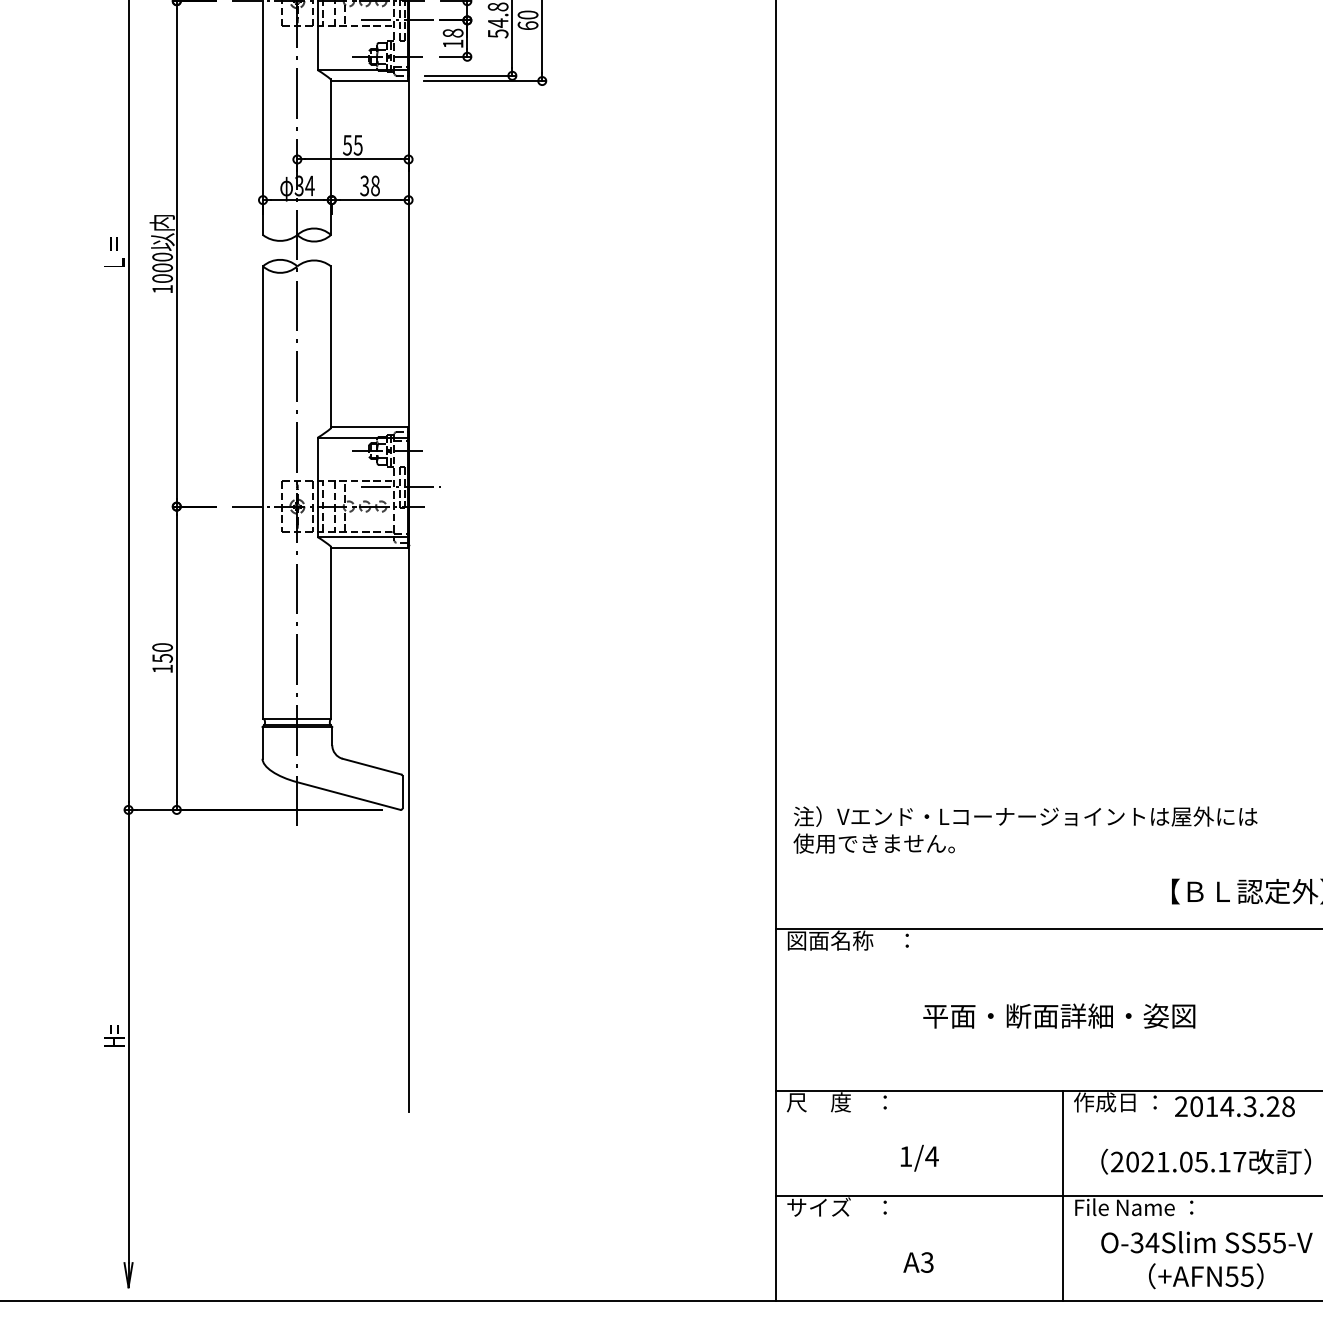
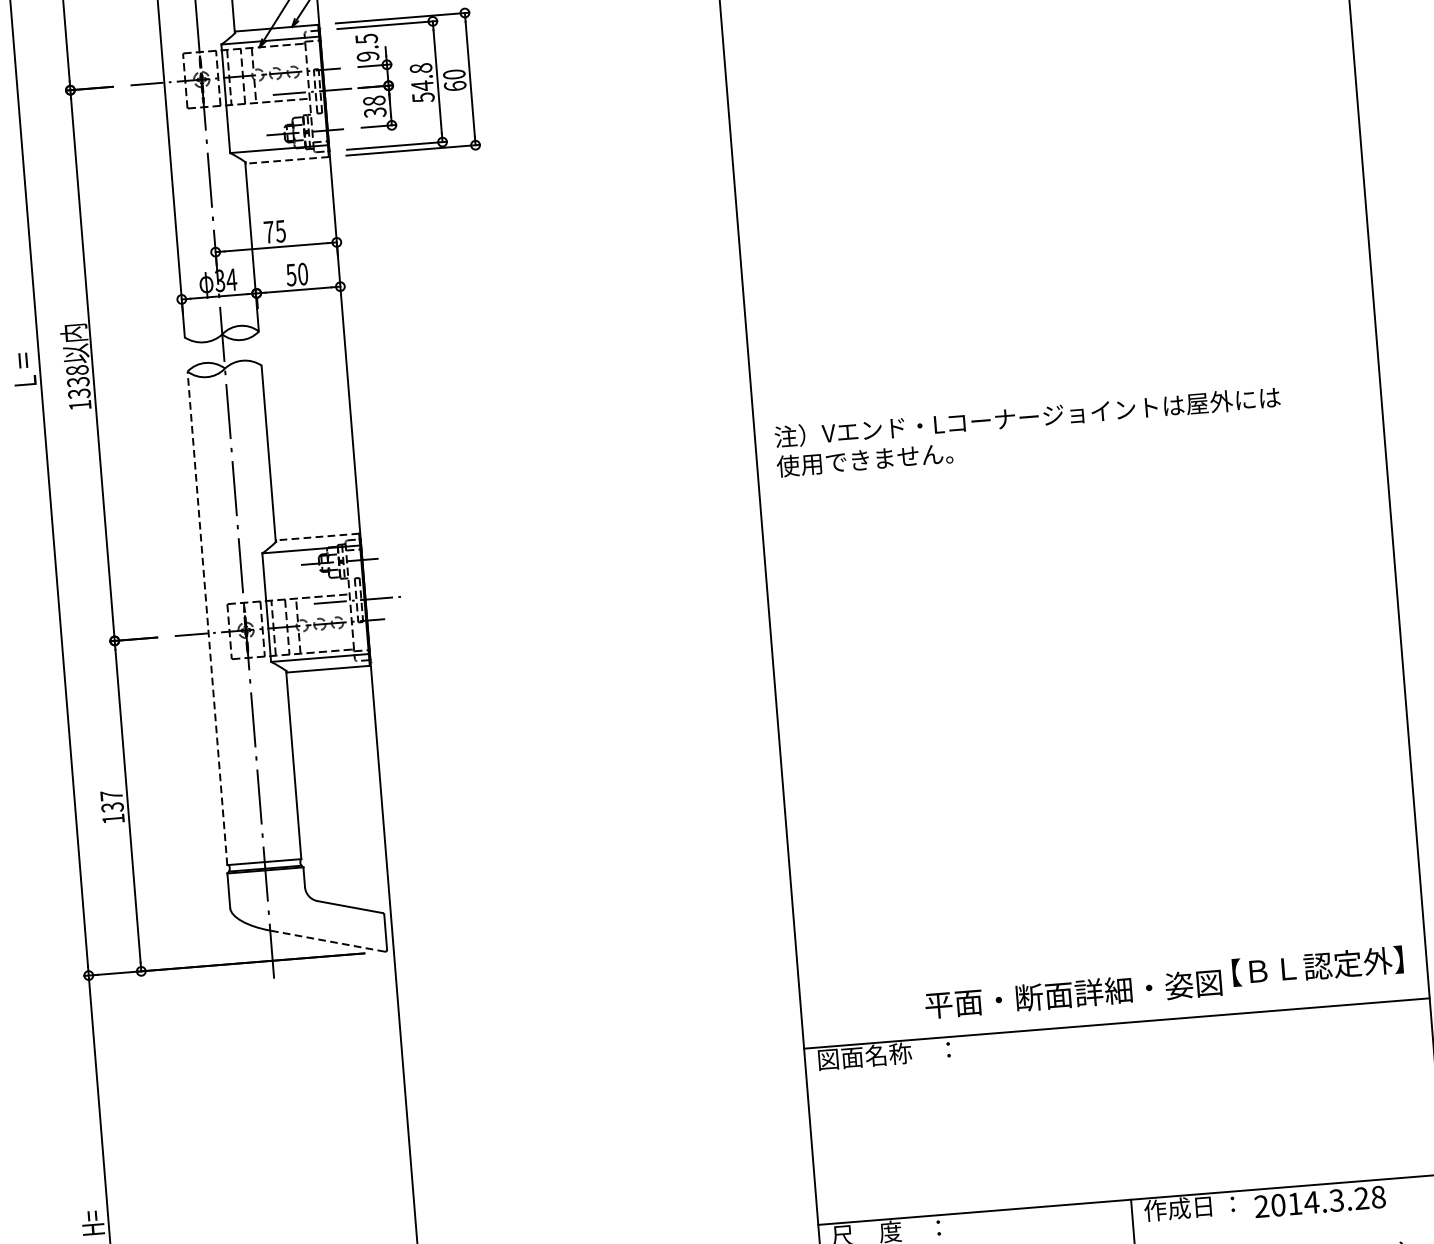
text: (452, 43) -> (374, 112), 18 -> 38
line: (368, 81) -> (286, 160), solid -> dashed
text: (347, 145) -> (269, 232), 55 -> 75
text: (369, 185) -> (296, 274), 38 -> 50
text: (162, 267) -> (78, 381), 1000 -> 1338
line: (368, 426) -> (316, 536), solid -> dashed
line: (263, 492) -> (207, 617), solid -> dashed
text: (162, 652) -> (111, 801), 150 -> 137
line: (348, 795) -> (327, 940), solid -> dashed
text: (1025, 829) -> (1028, 431), moved
text: (1059, 1015) -> (1073, 993), moved

